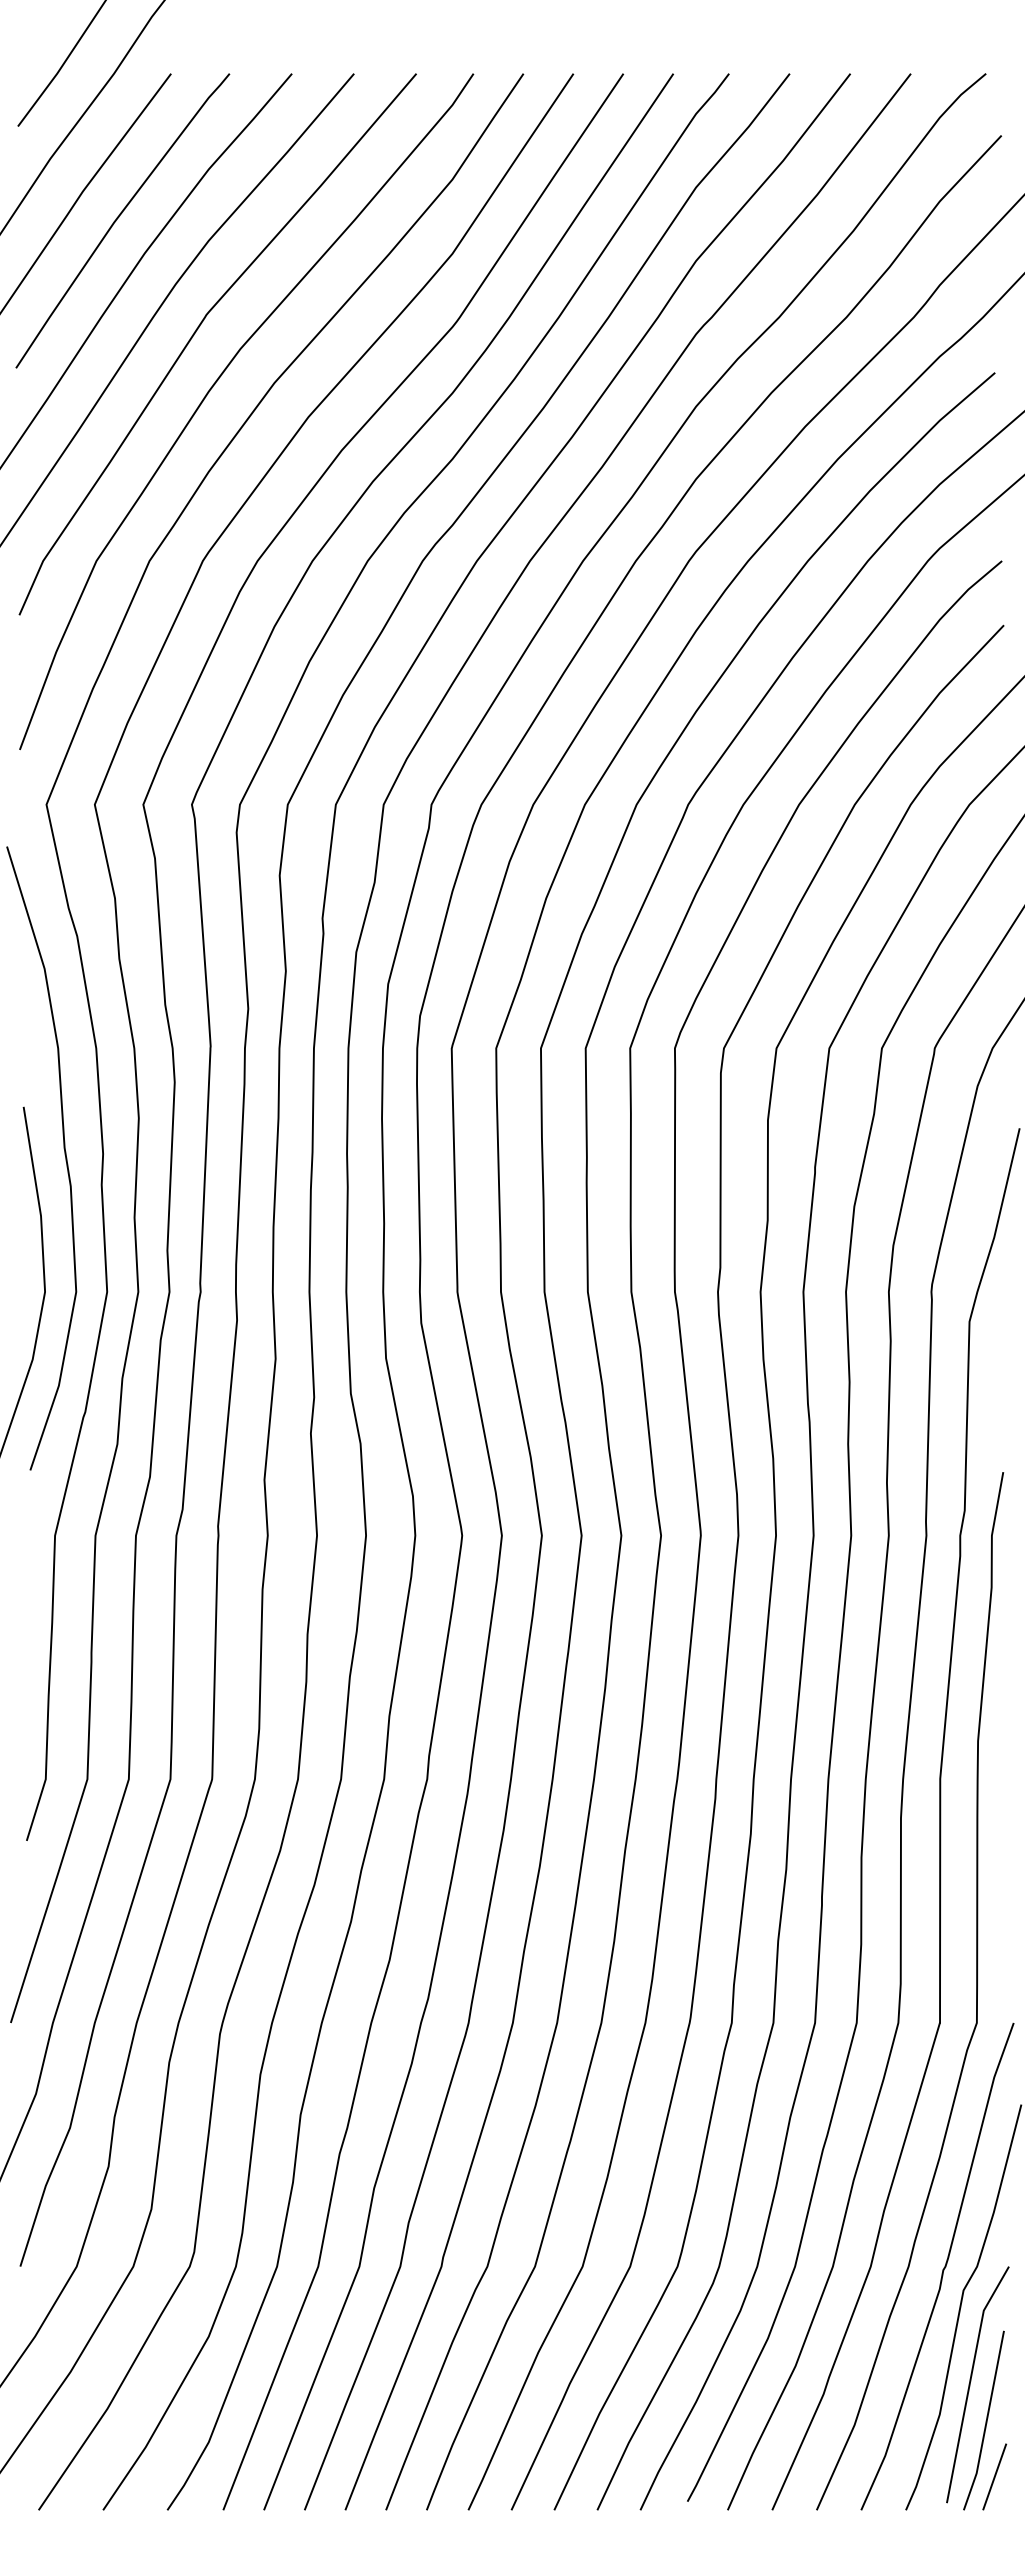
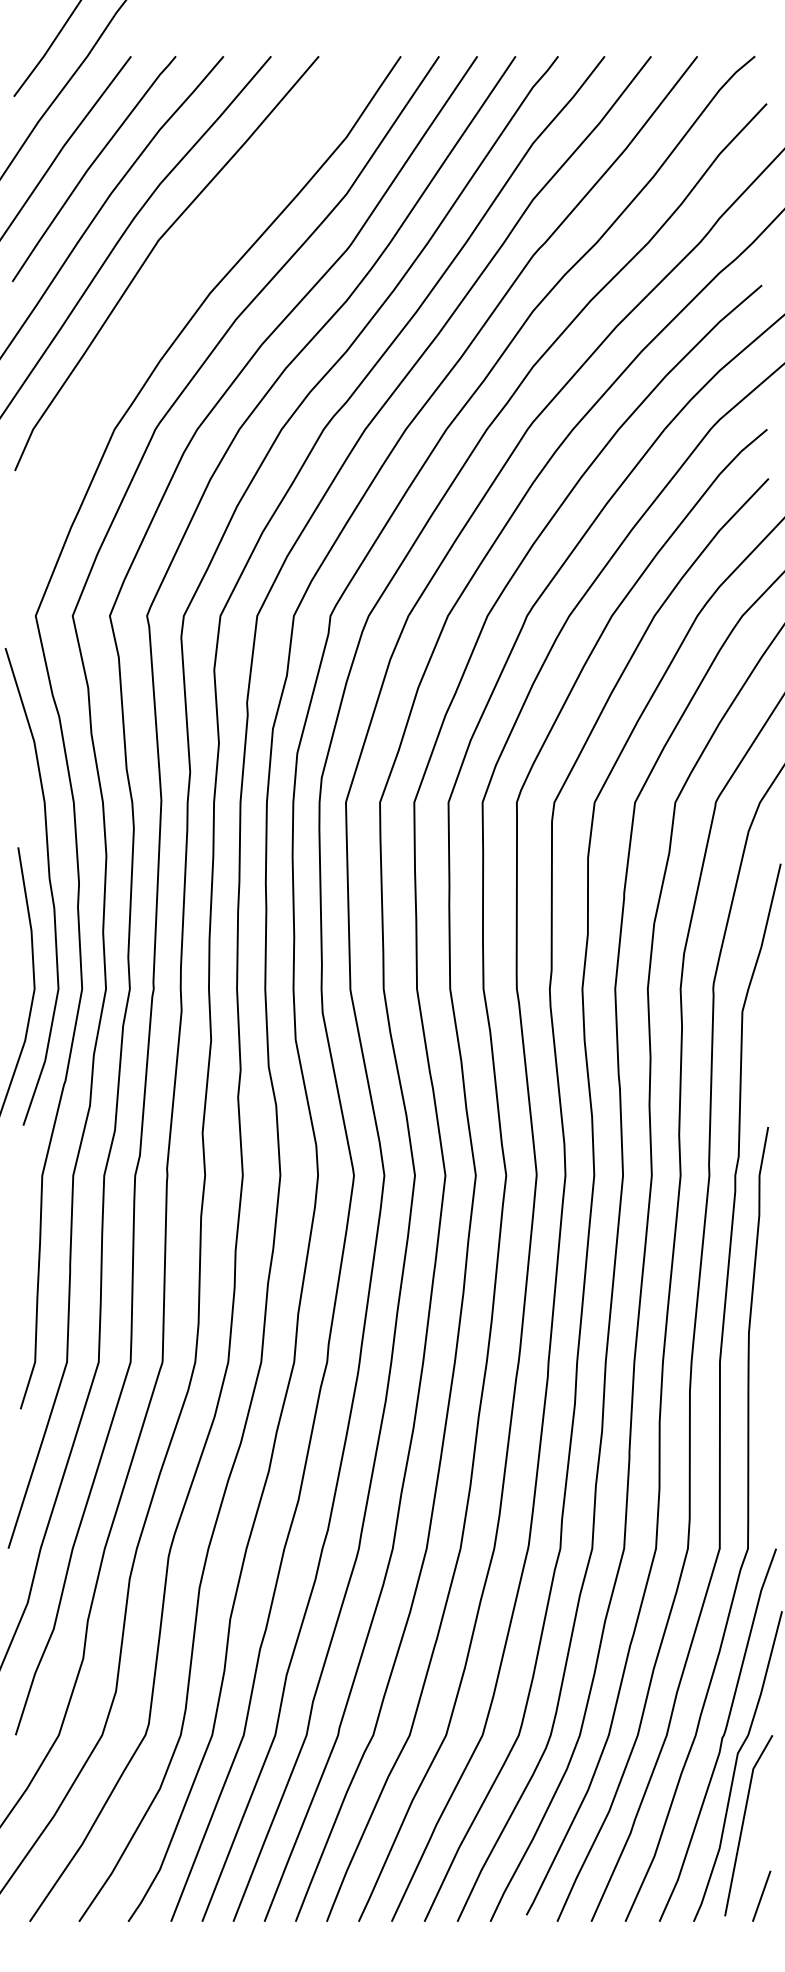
curve: (213, 387) -> (163, 296), removed
line: (985, 2420) -> (754, 1853), removed

